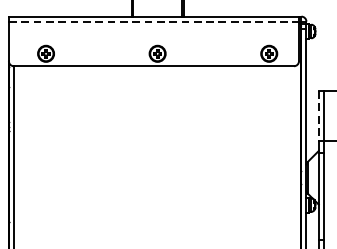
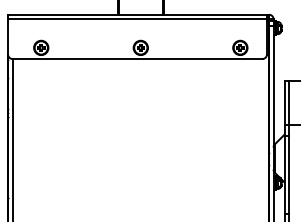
line: (155, 21) -> (138, 19), dashed -> solid
line: (318, 116) -> (284, 103), dashed -> solid

